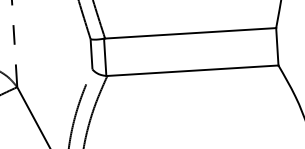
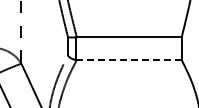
line: (191, 71) -> (128, 60), solid -> dashed

